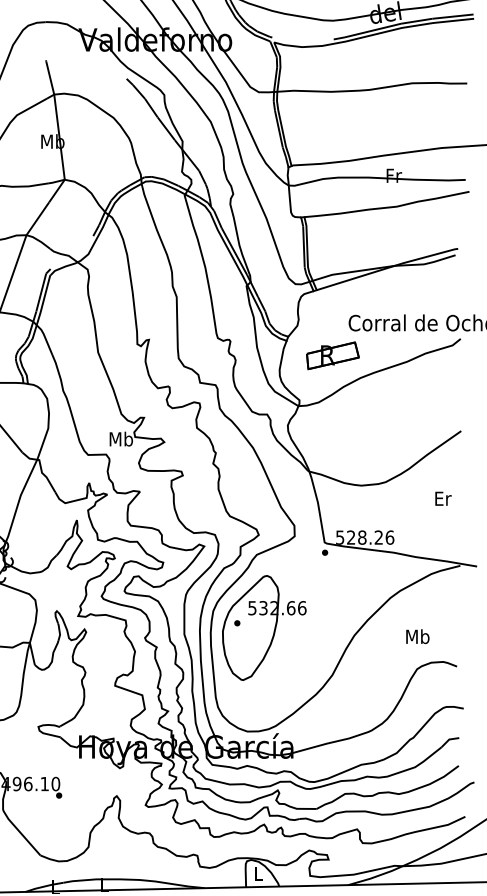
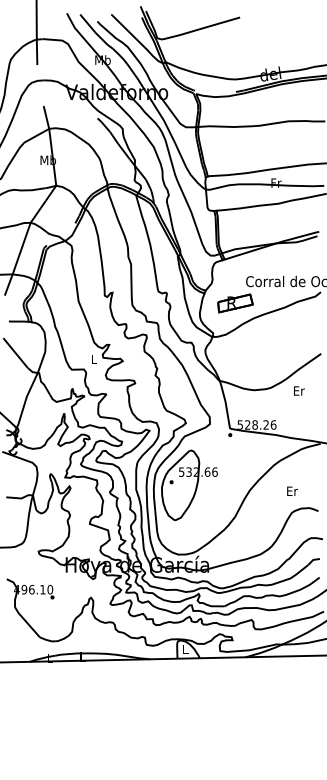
text: (120, 439) -> (93, 359), Mb -> L
text: (443, 497) -> (299, 390), moved
text: (416, 637) -> (291, 491), Mb -> Er

